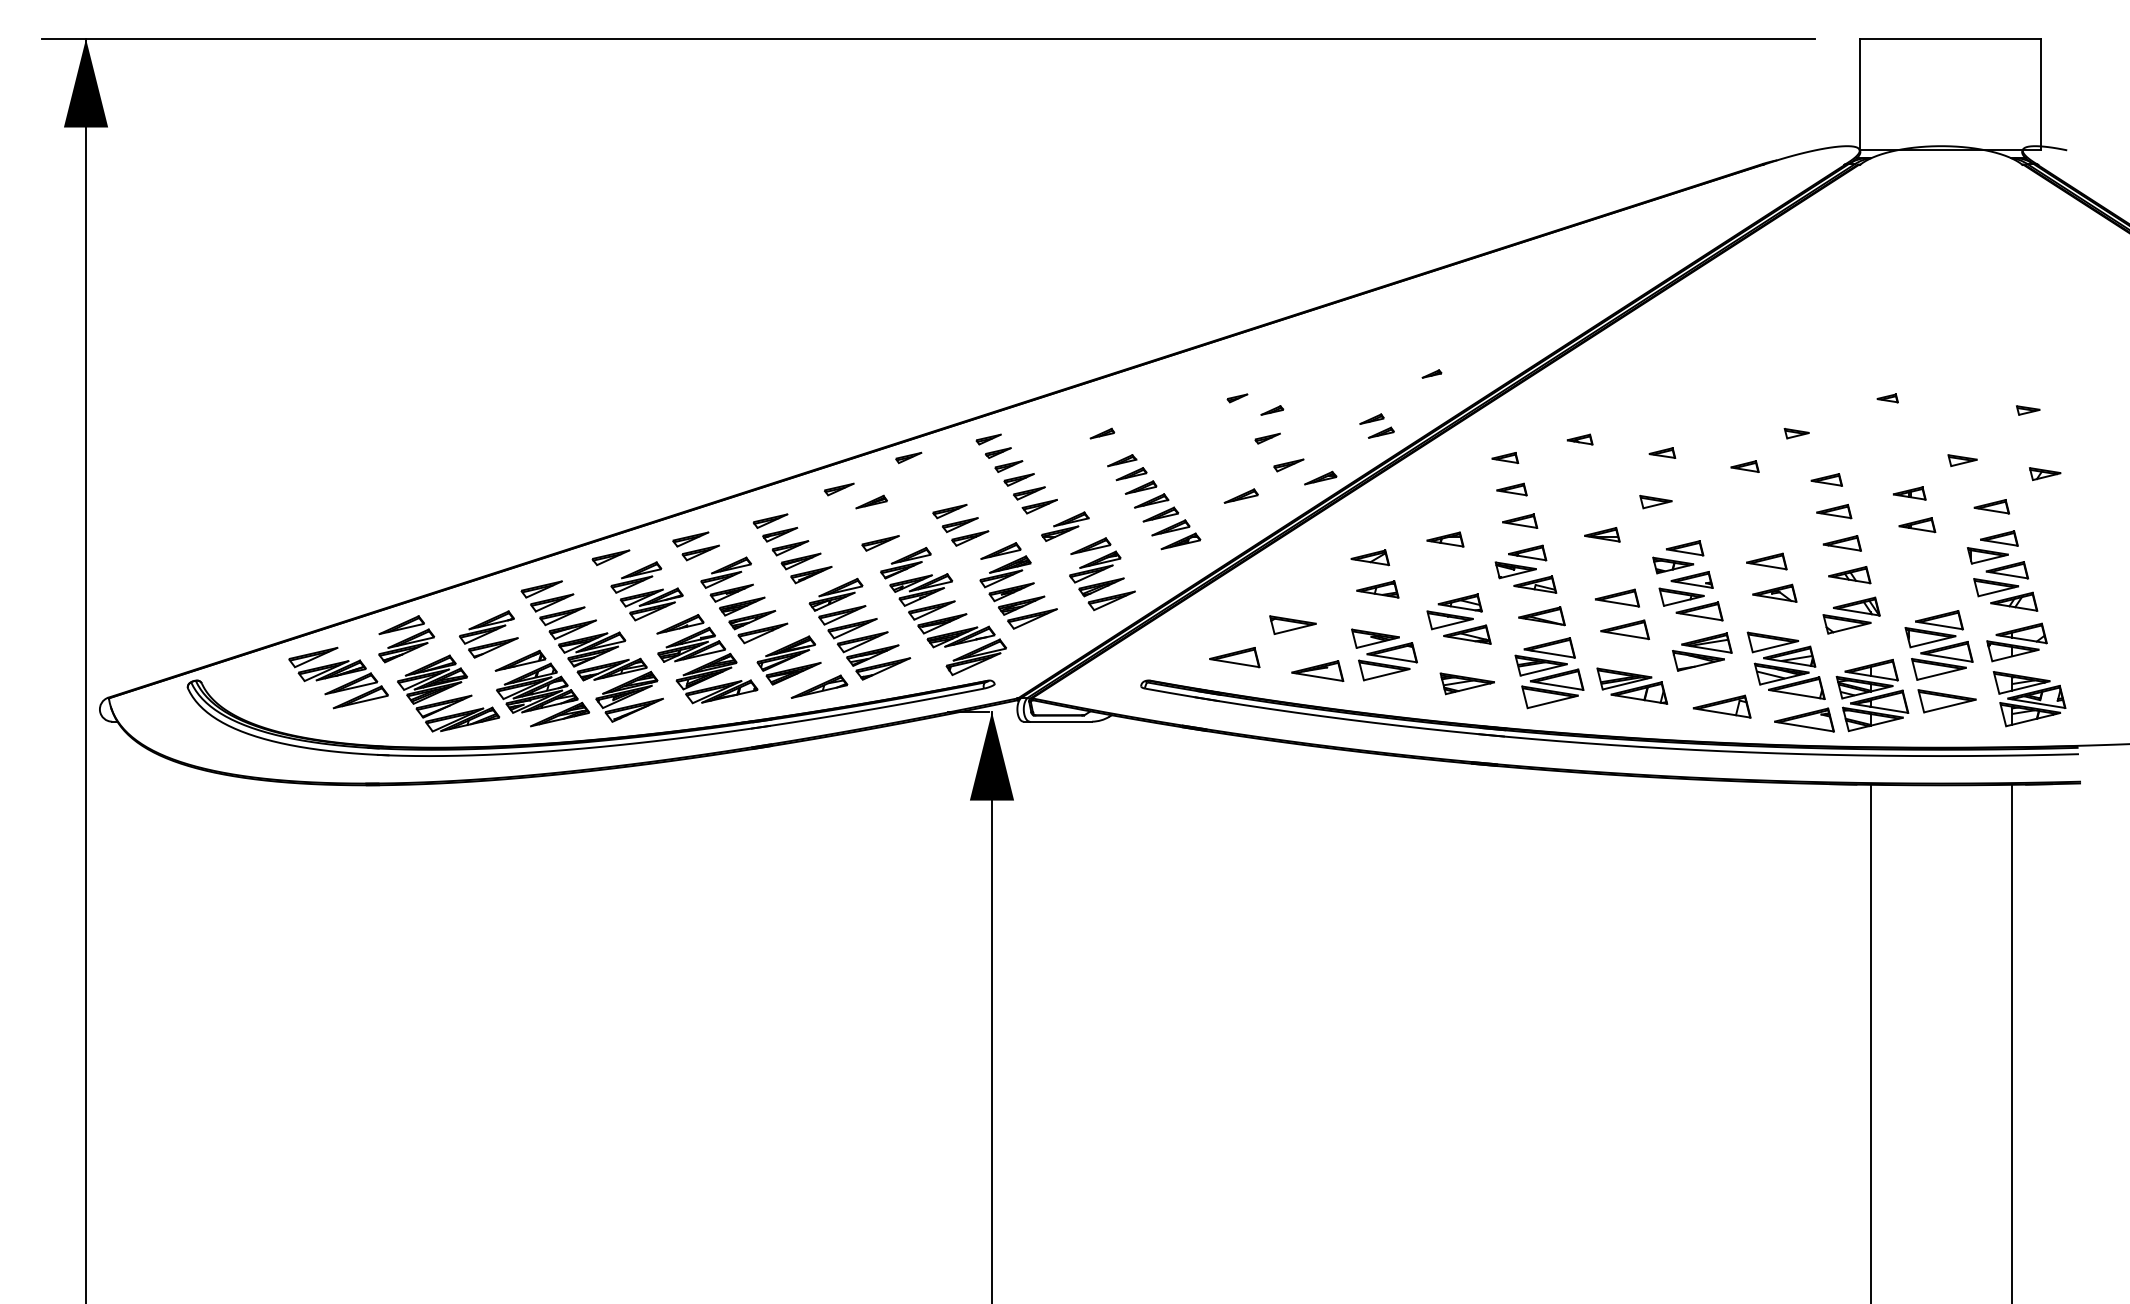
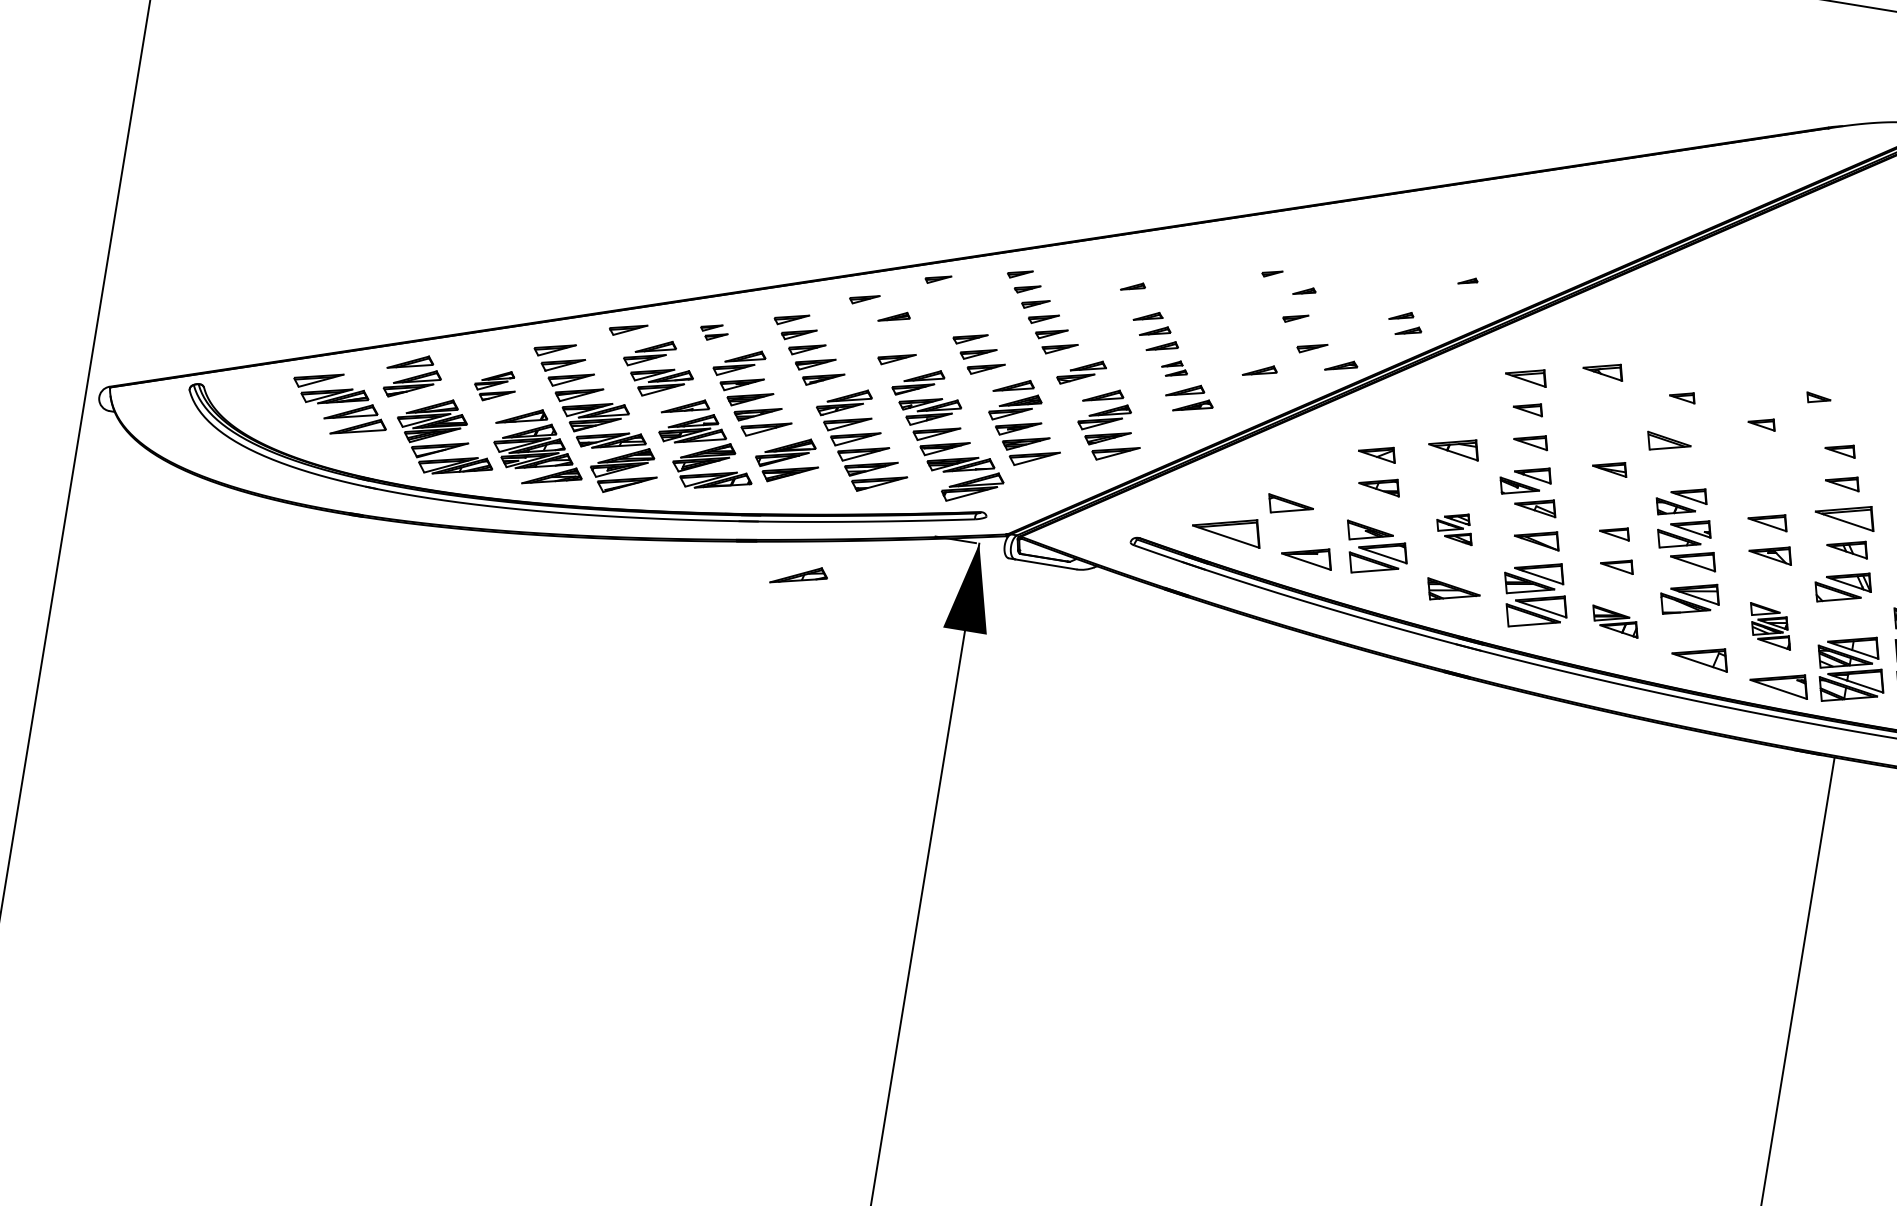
part: (1579, 439) -> (1603, 369), size x1.6
part: (1505, 458) -> (1527, 376), size x1.6
part: (1655, 501) -> (1668, 443), size x1.4
part: (1156, 507) -> (1174, 368), size x0.6
part: (1445, 539) -> (1454, 446), size x1.4
part: (1841, 543) -> (1844, 514), size x1.6
part: (695, 546) -> (713, 332), size x0.6
part: (1617, 597) -> (1615, 531), size x0.7
part: (1458, 618) -> (1454, 526), size x0.6
part: (1624, 629) -> (1616, 564), size x0.7
part: (488, 634) -> (494, 385), size x0.7
part: (1234, 657) -> (1227, 529), size x1.4
part: (1785, 665) -> (1769, 626), size x0.6
part: (1632, 685) -> (1615, 621), size x0.7
part: (819, 686) -> (799, 575), moved

